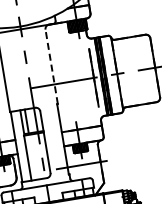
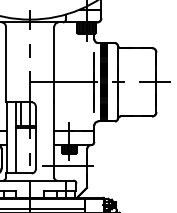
line: (51, 66) -> (54, 64), dashed -> solid

